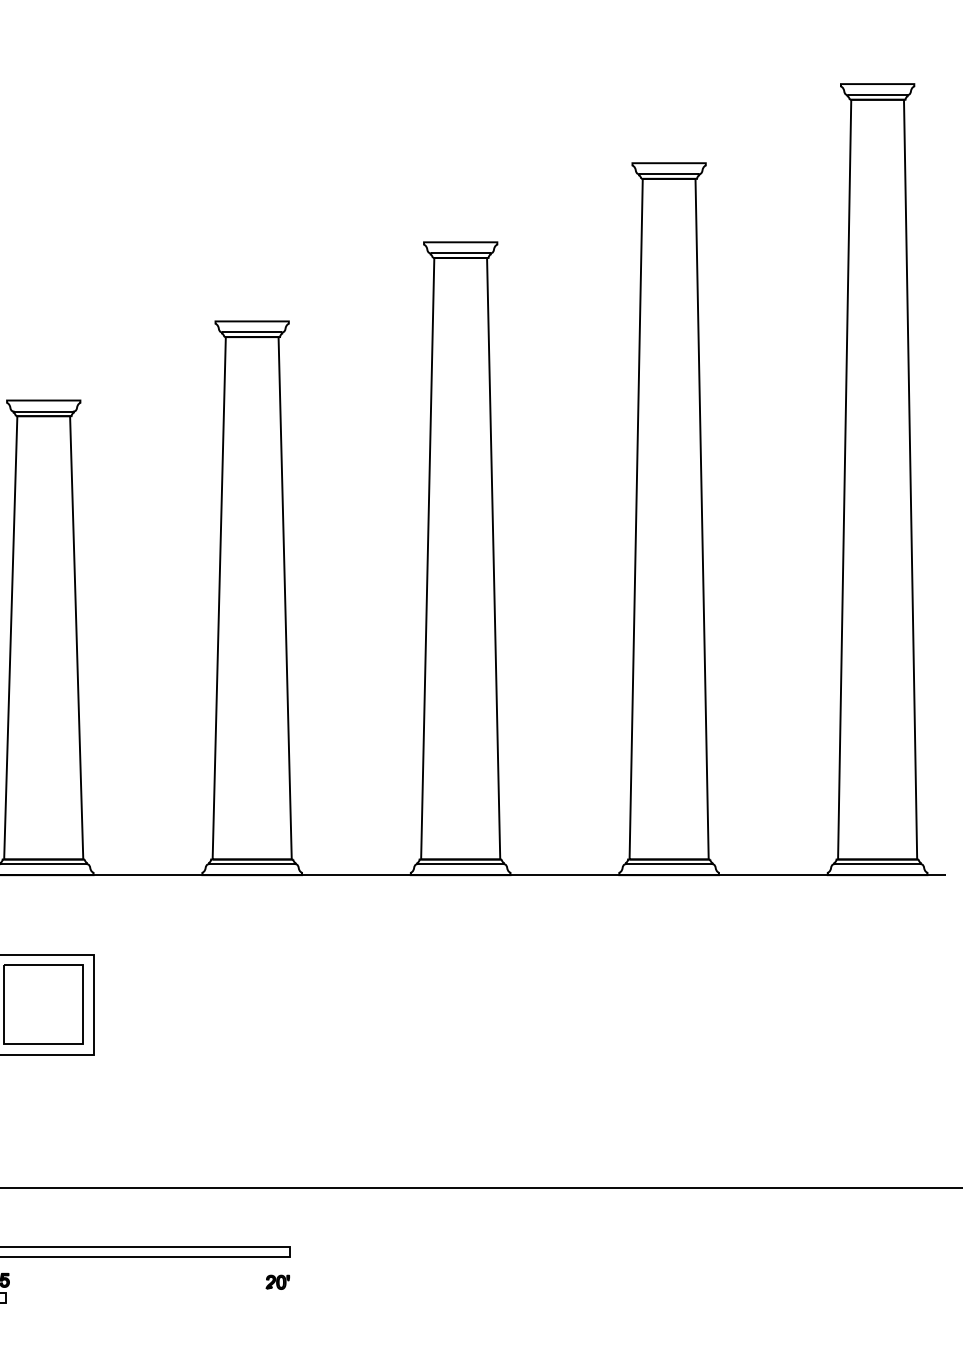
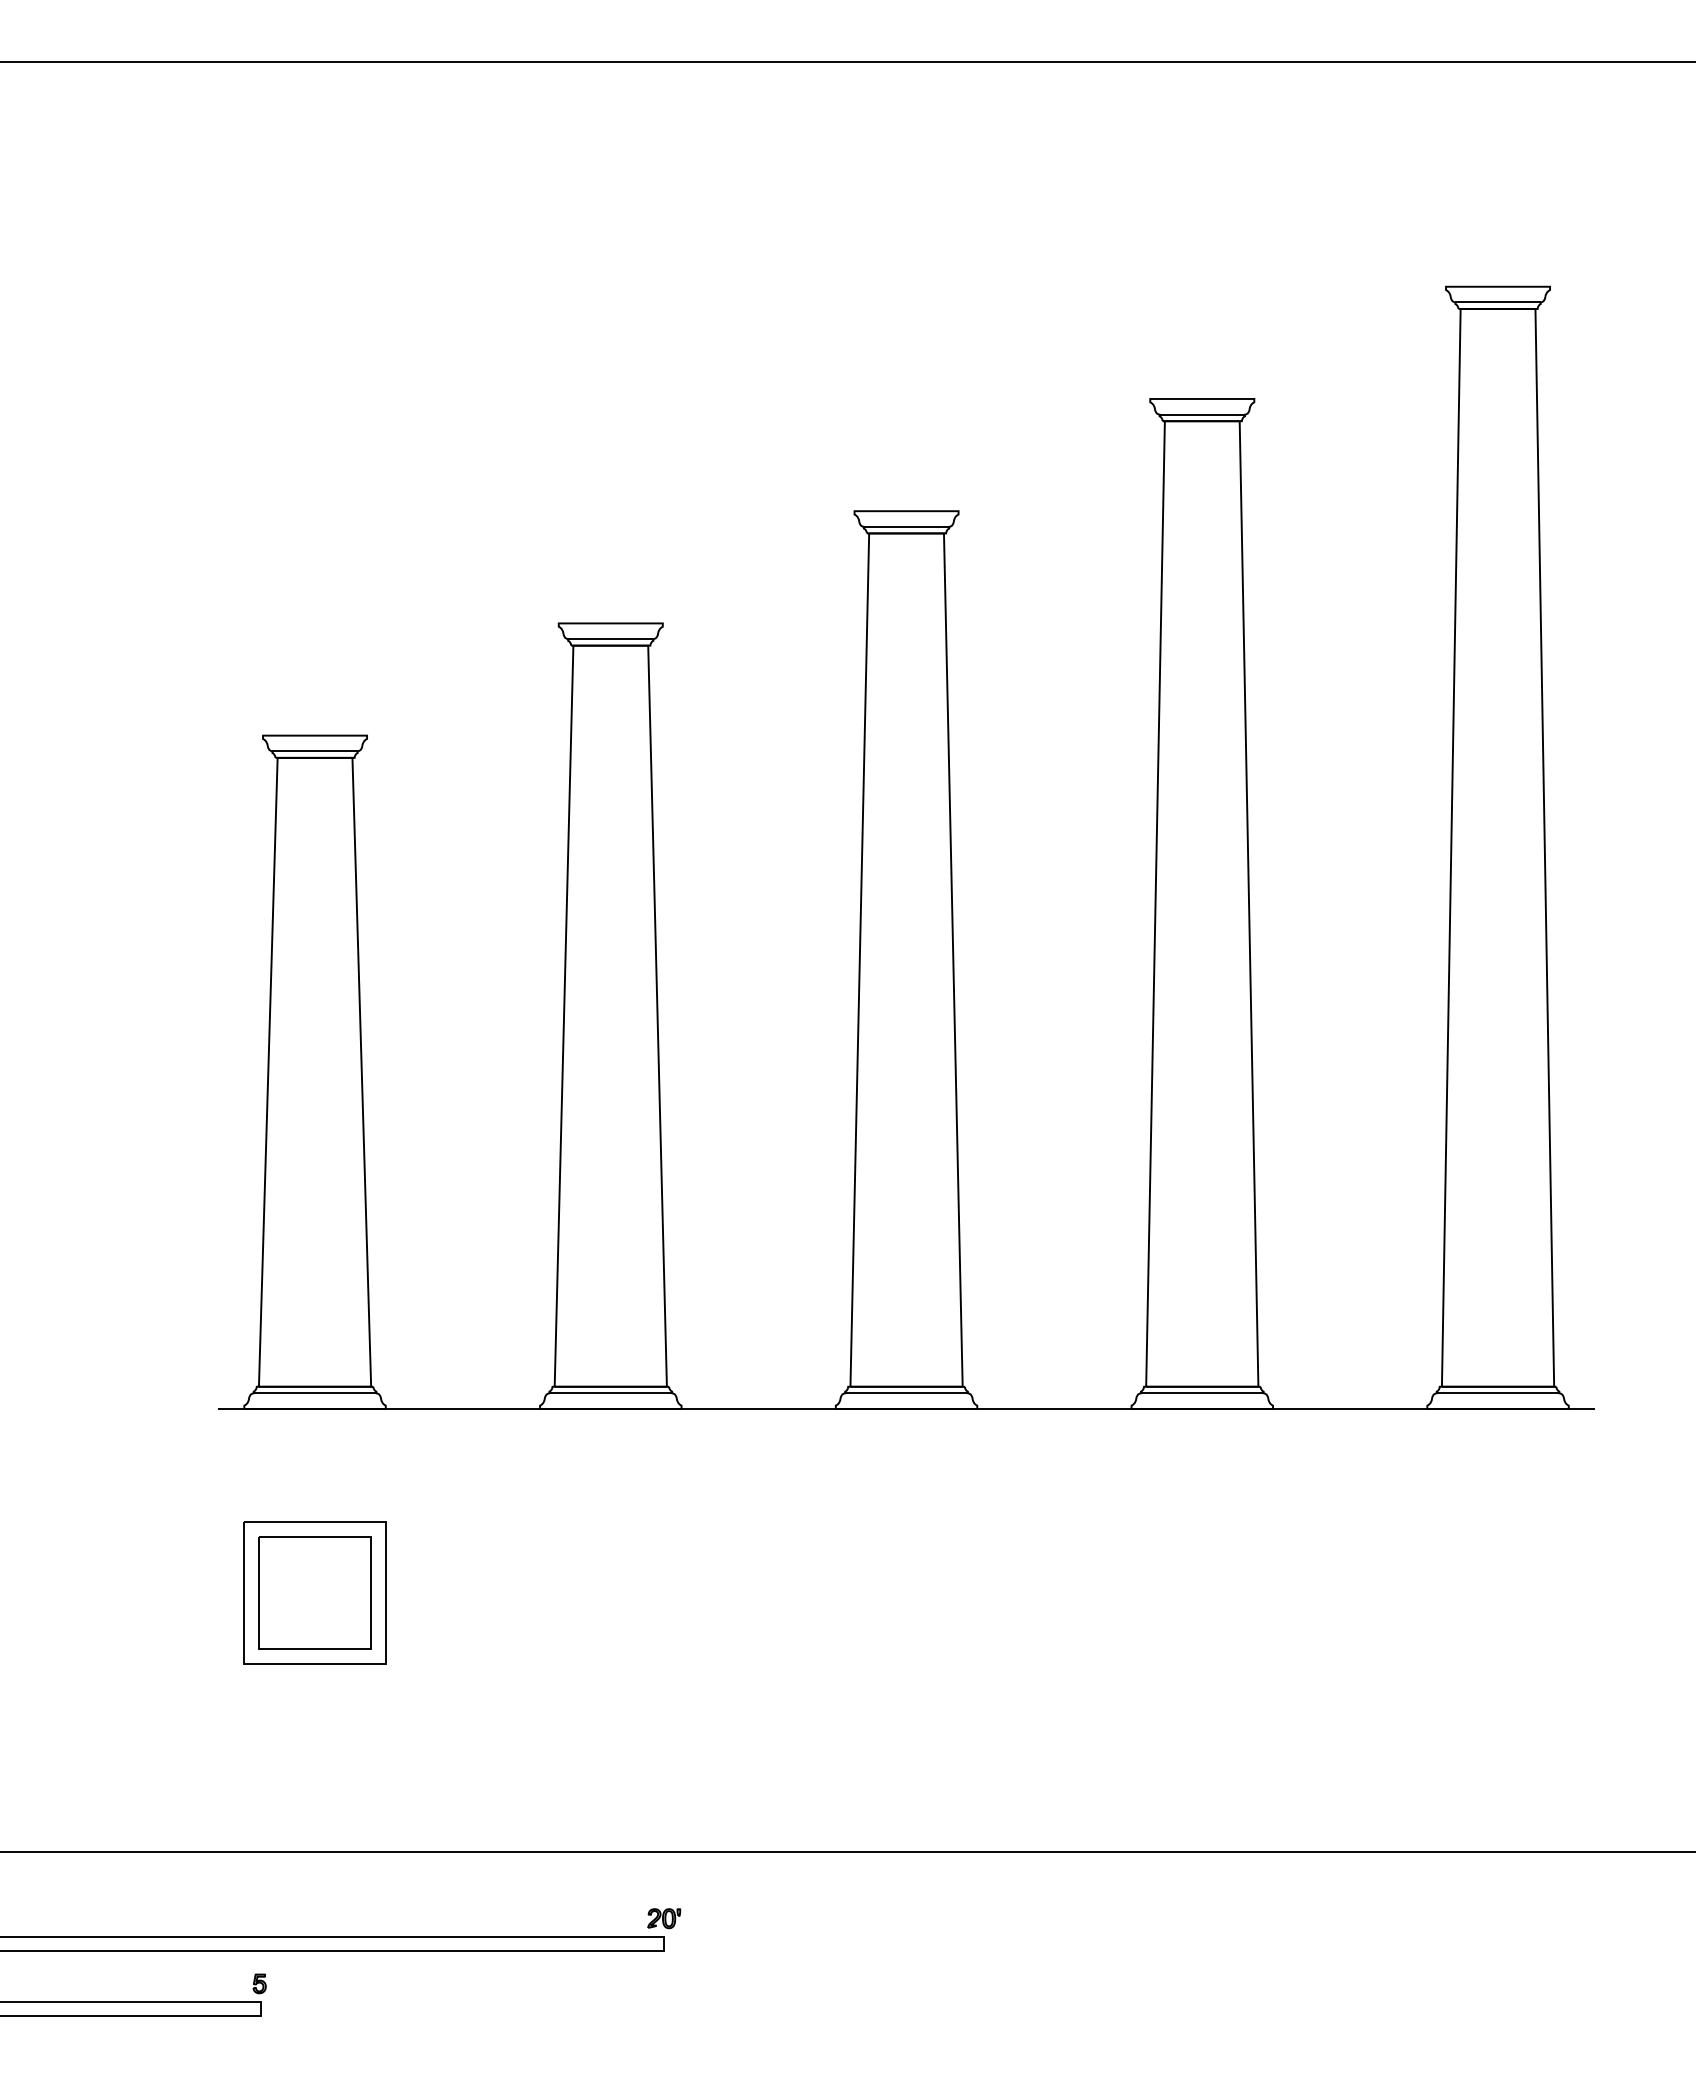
part: (278, 1282) -> (664, 1918), moved

